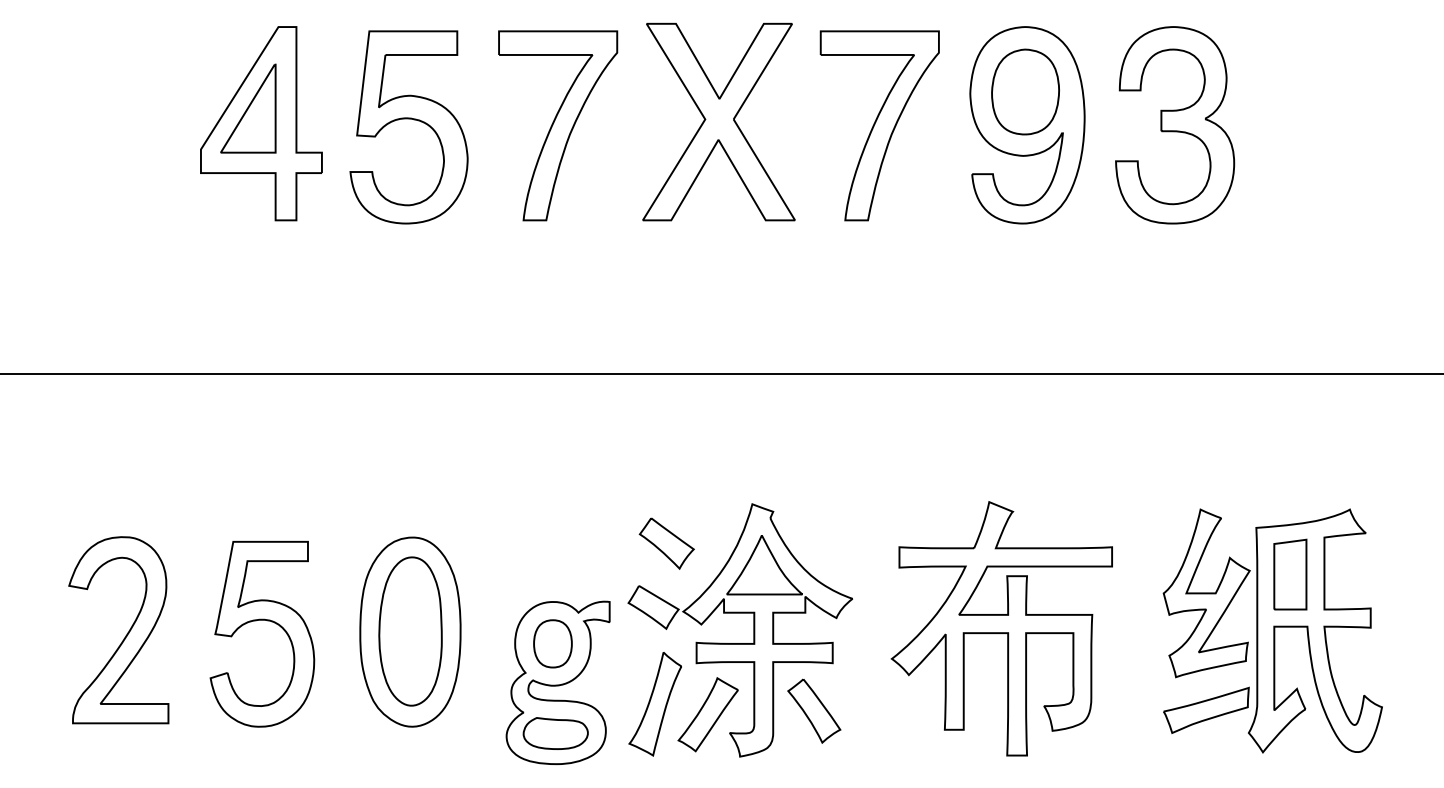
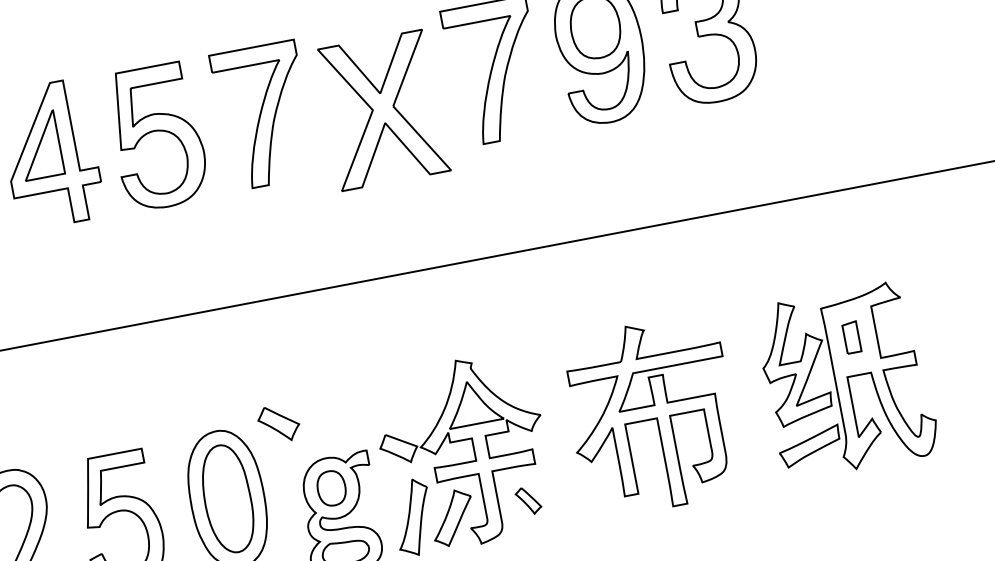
part: (718, 121) -> (382, 109), moved
part: (666, 543) -> (278, 423), moved
part: (1290, 574) -> (851, 337), size x0.6
part: (814, 710) -> (528, 500), size x0.6

